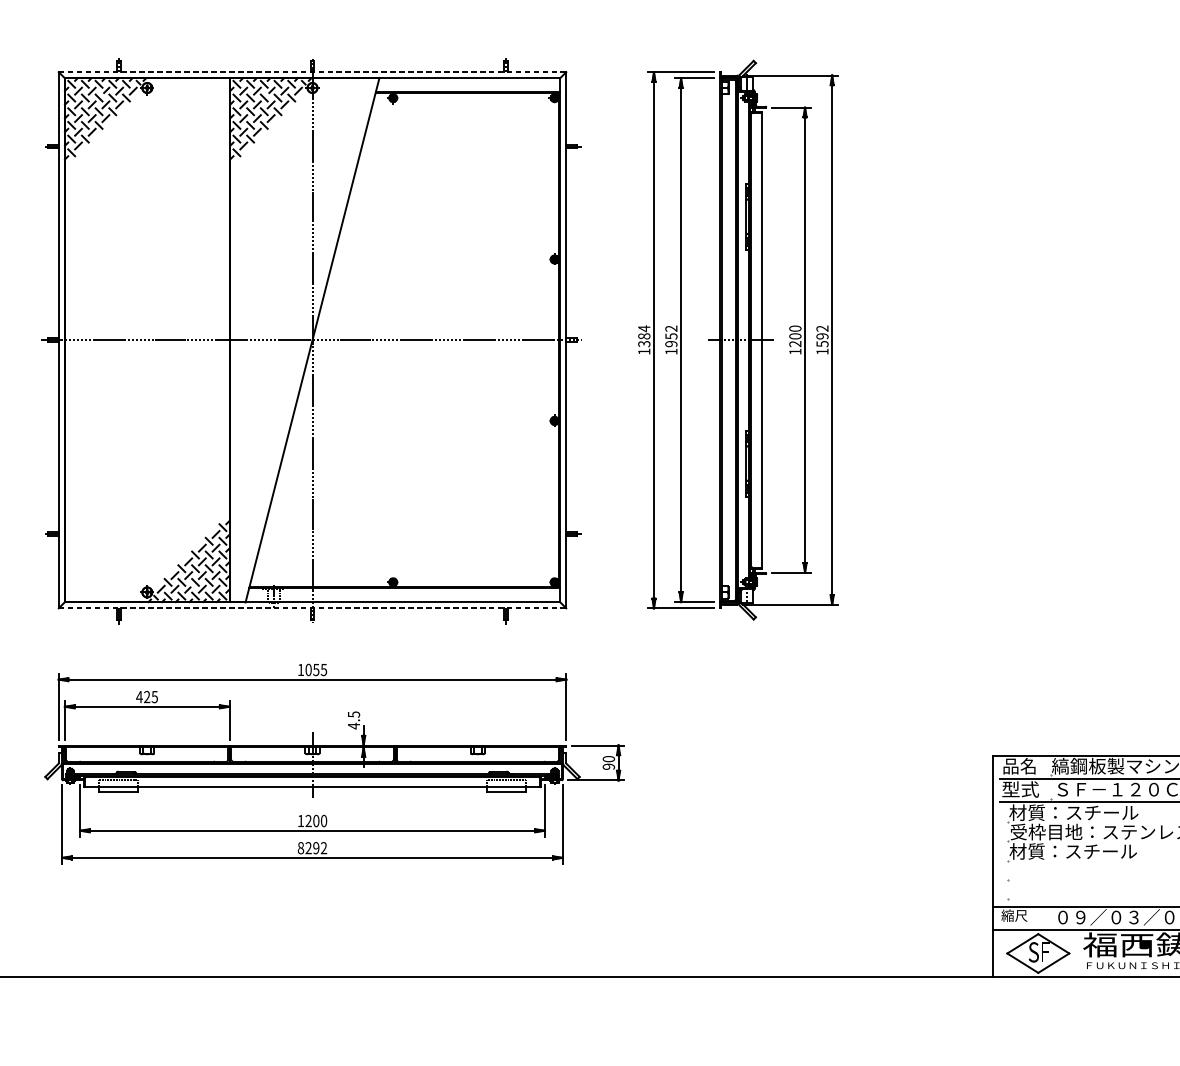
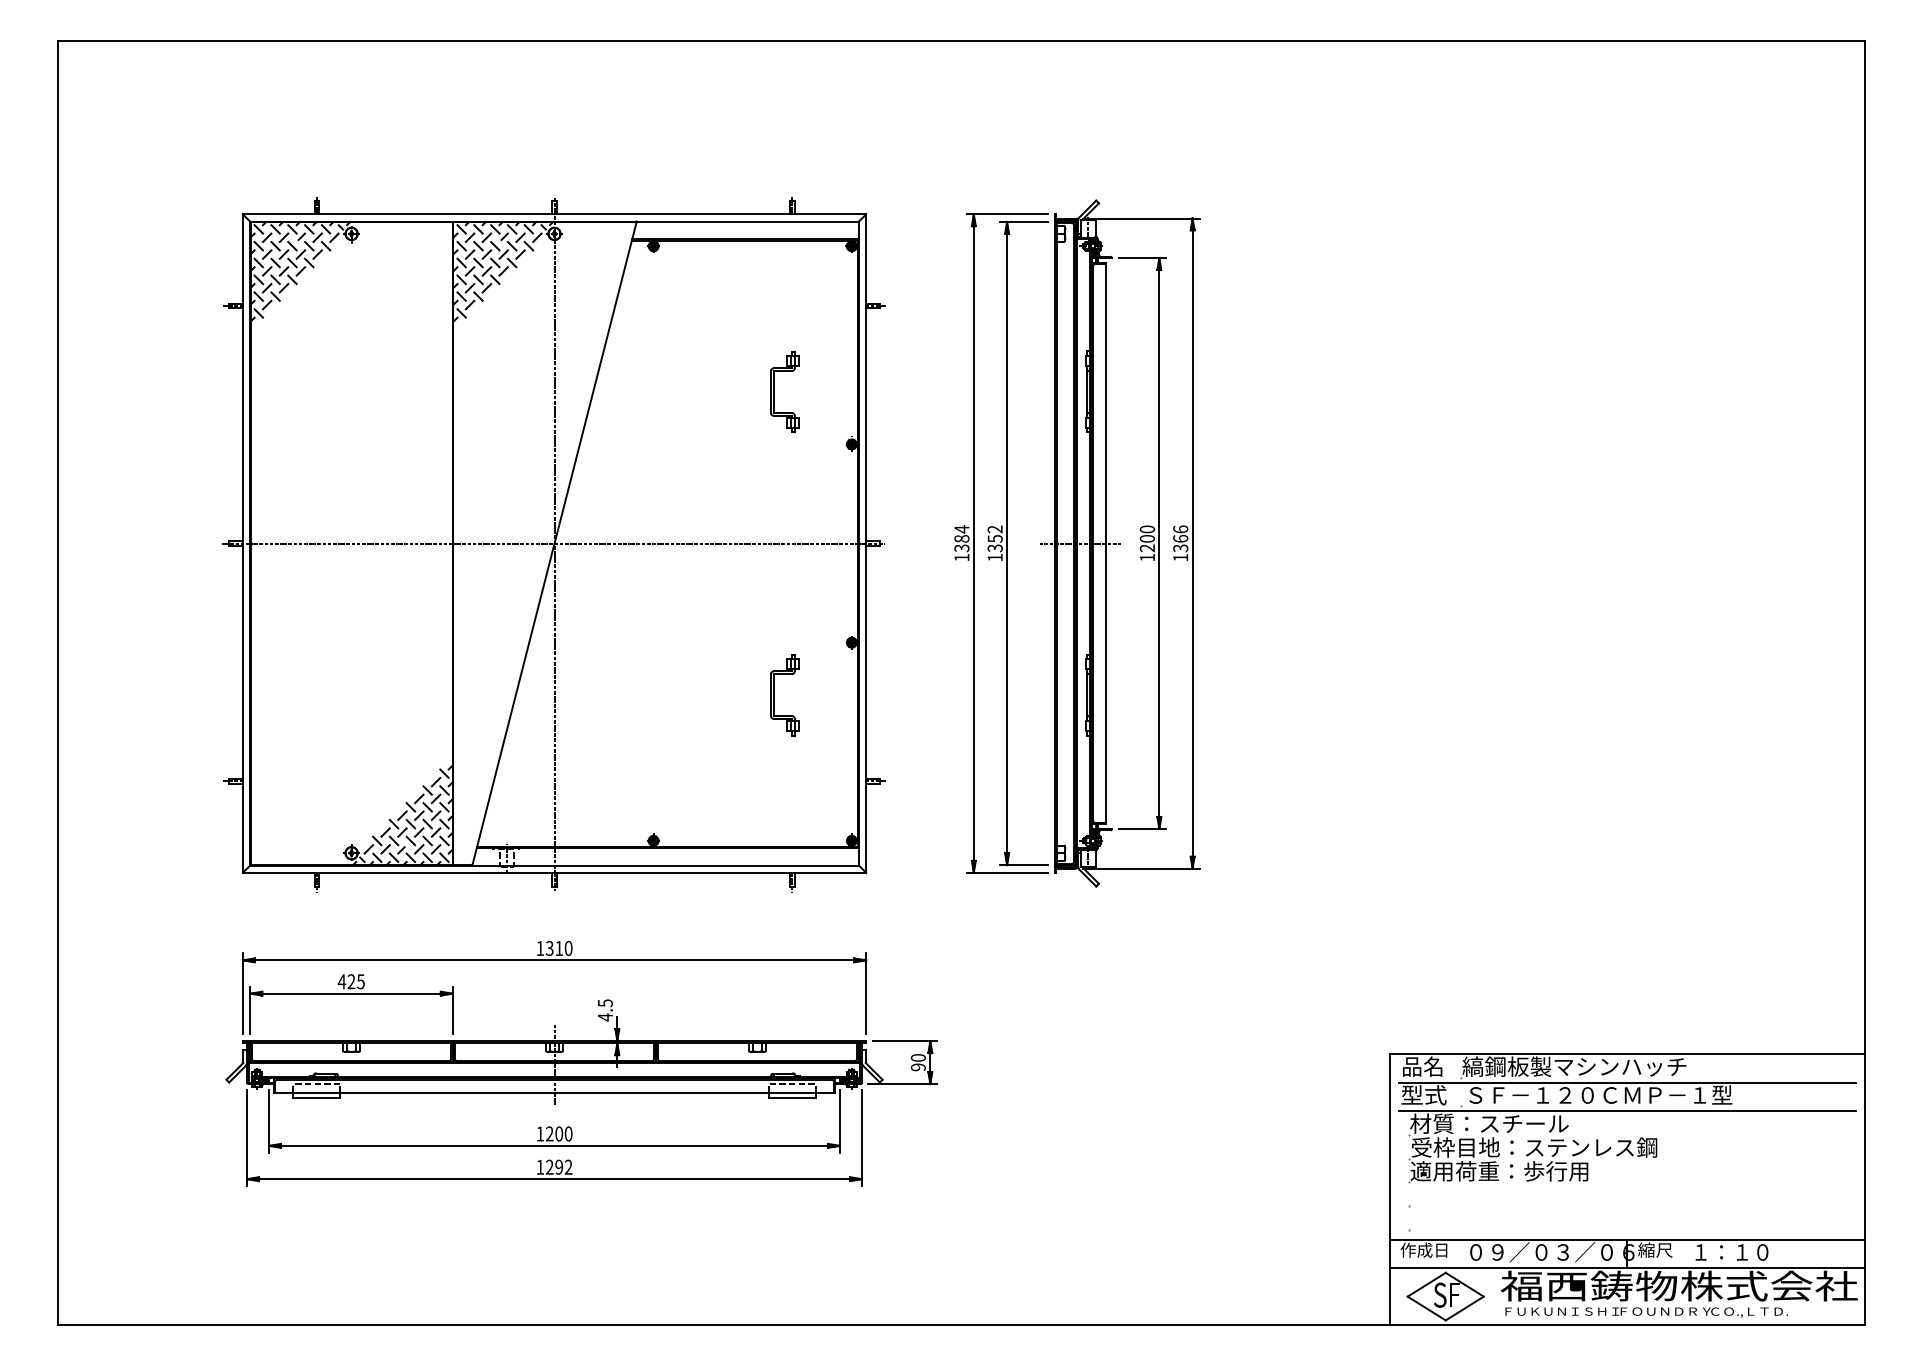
line: (312, 72) -> (554, 214), dashed -> solid
part: (491, 216) -> (774, 391), added
text: (822, 336) -> (1180, 538), 1592 -> 1366
text: (671, 344) -> (995, 548), 1952 -> 1352
part: (491, 463) -> (774, 695), added
line: (312, 608) -> (554, 872), dashed -> solid
text: (315, 669) -> (558, 948), 1055 -> 1310
text: (301, 847) -> (540, 1166), 8292 -> 1292
text: (1082, 851) -> (1499, 1171), 材質：スチール -> 適用荷重：歩行用
text: (1020, 915) -> (1423, 1249), 縮尺 -> 作成日

